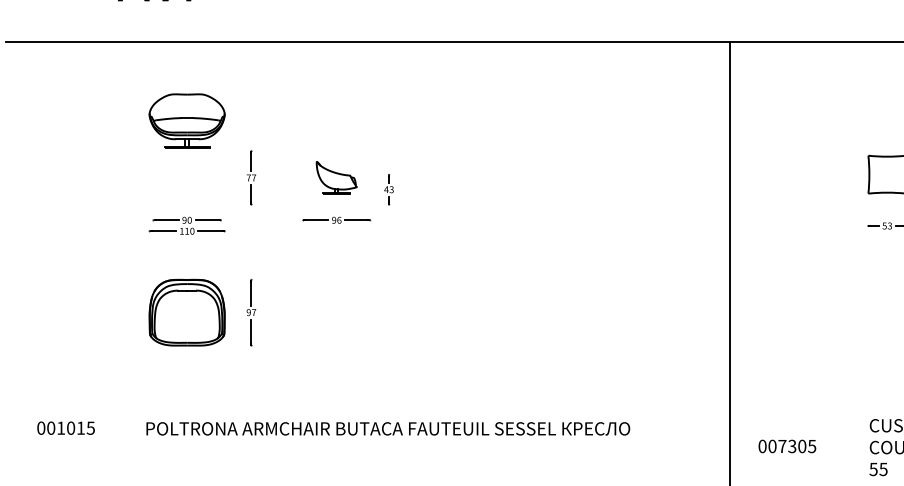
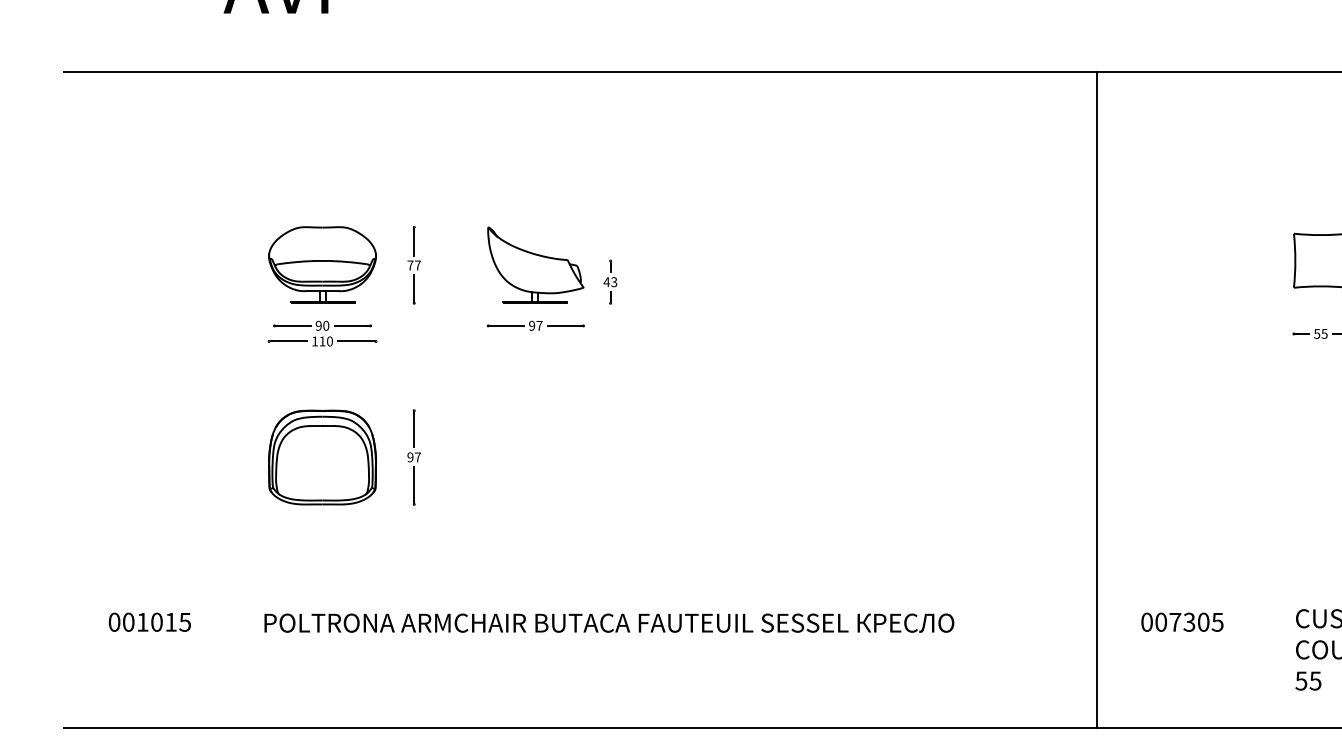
part: (187, 120) -> (322, 264), moved
part: (336, 177) -> (535, 264), size x1.67
text: (339, 220) -> (539, 325), 96 -> 97
text: (889, 225) -> (1324, 333), 53 -> 55
text: (787, 445) -> (1182, 621), moved

